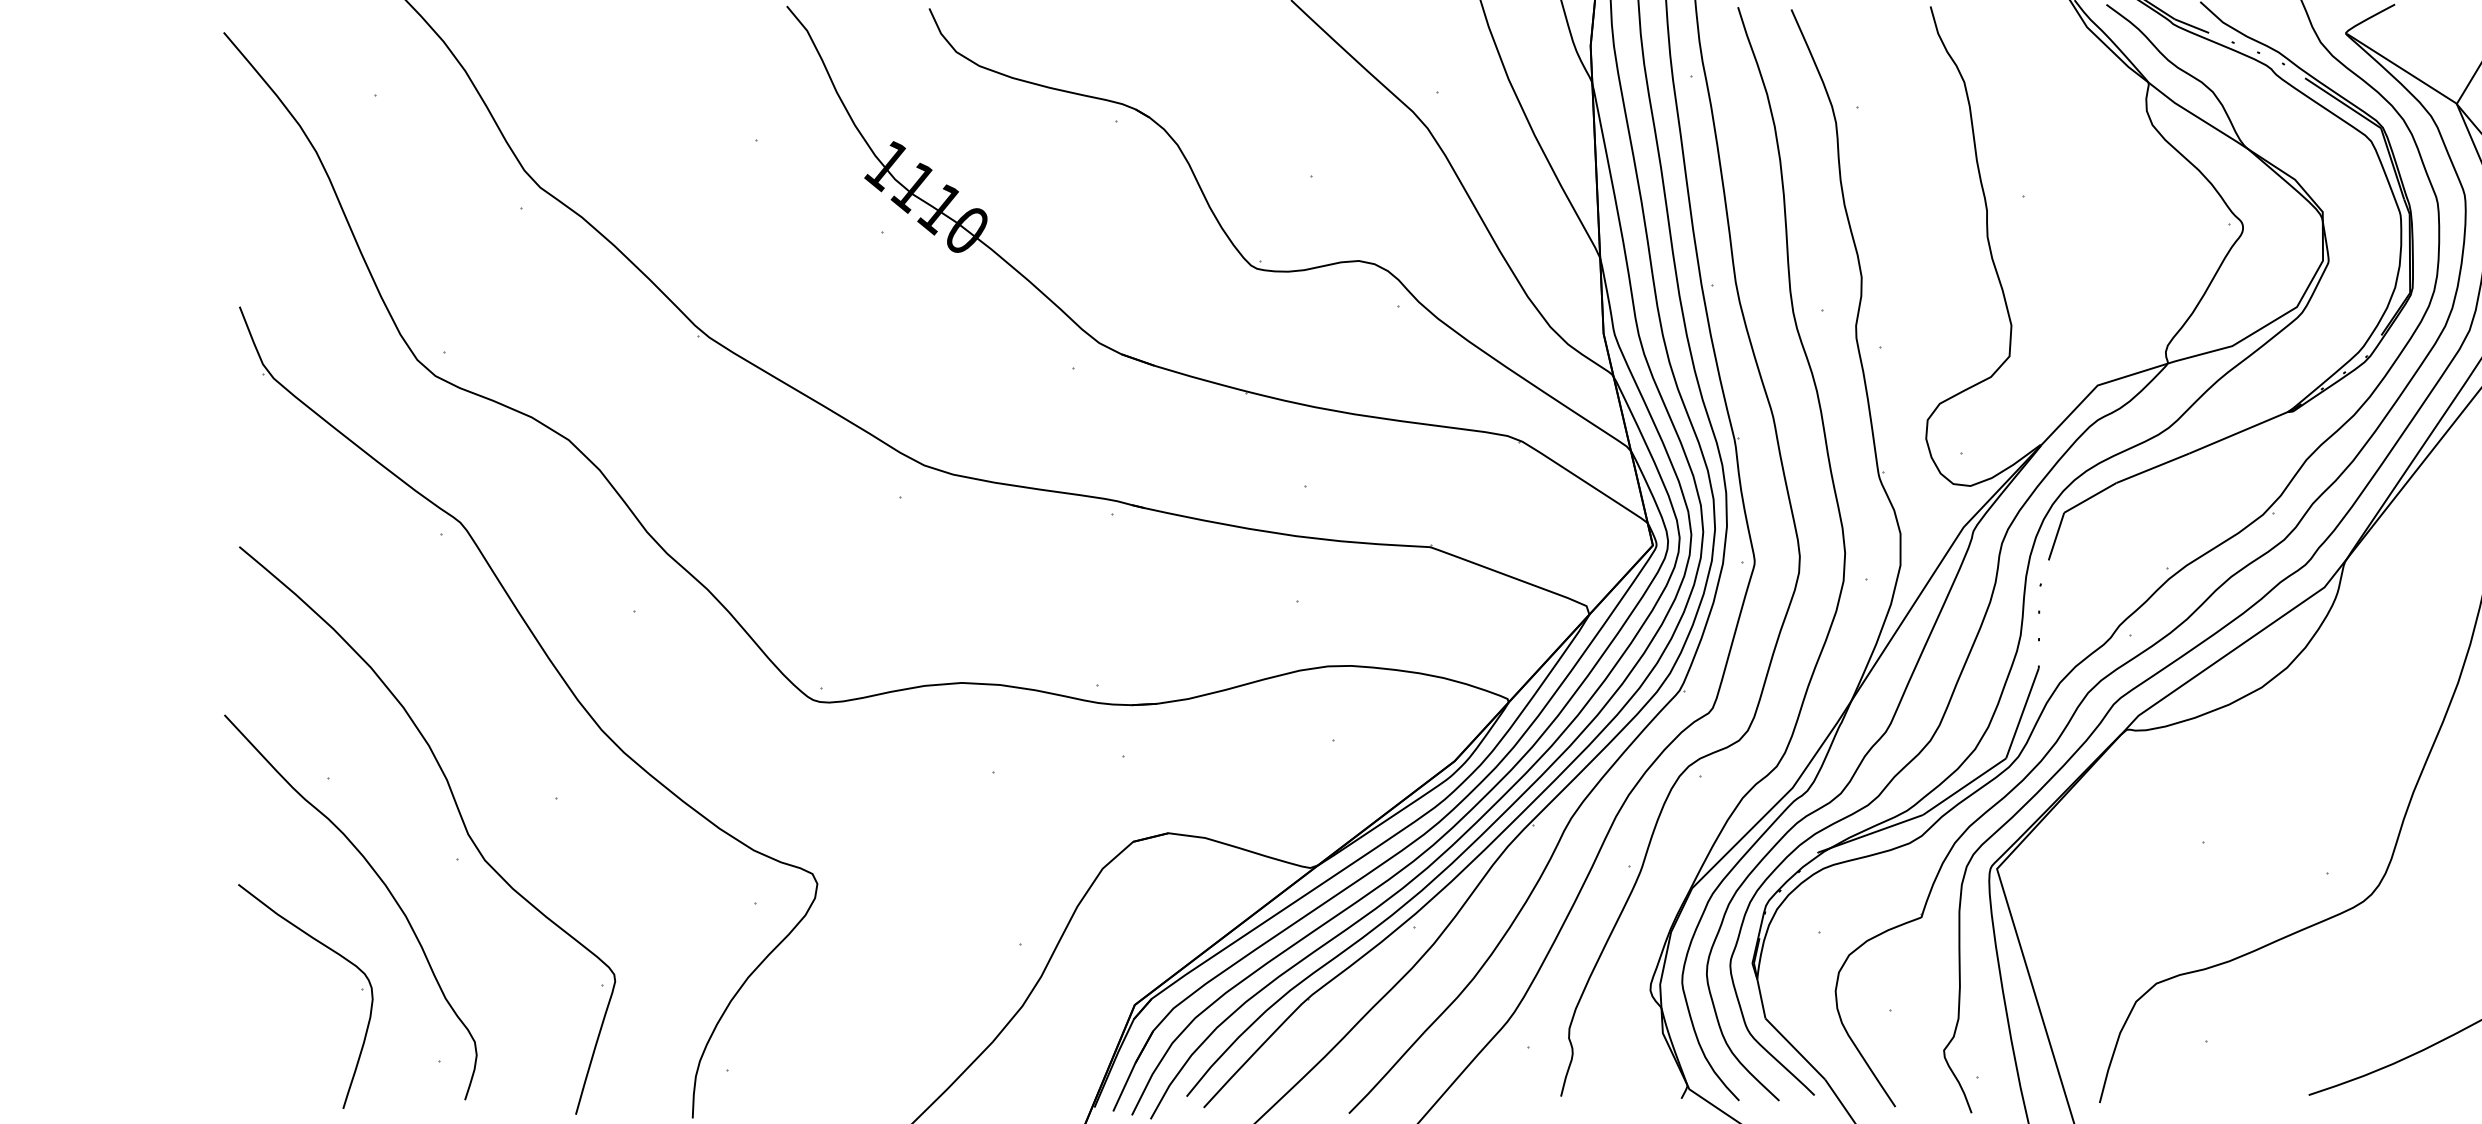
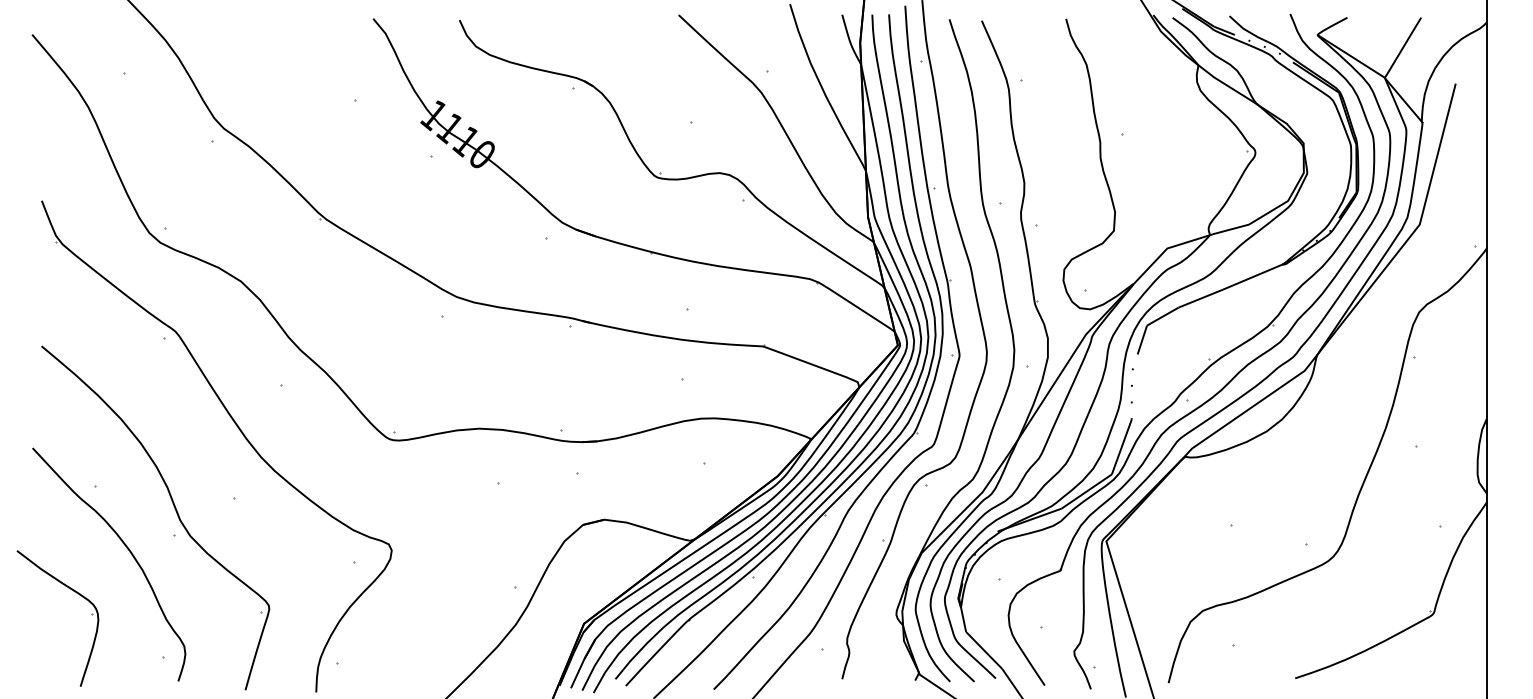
part: (328, 950) -> (71, 590), moved

